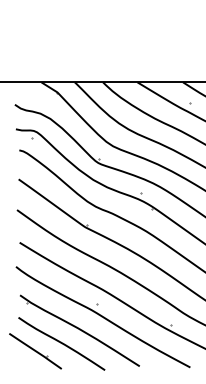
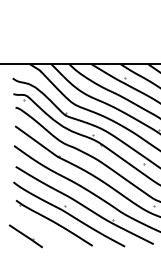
line: (61, 343) -> (42, 231), removed

